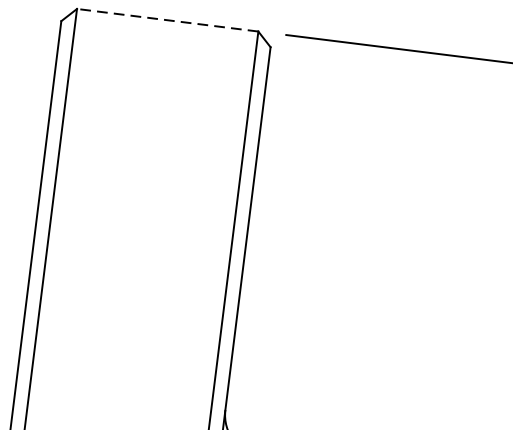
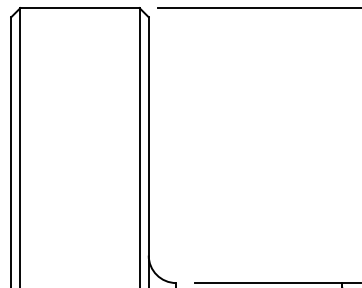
line: (166, 20) -> (79, 8), dashed -> solid

